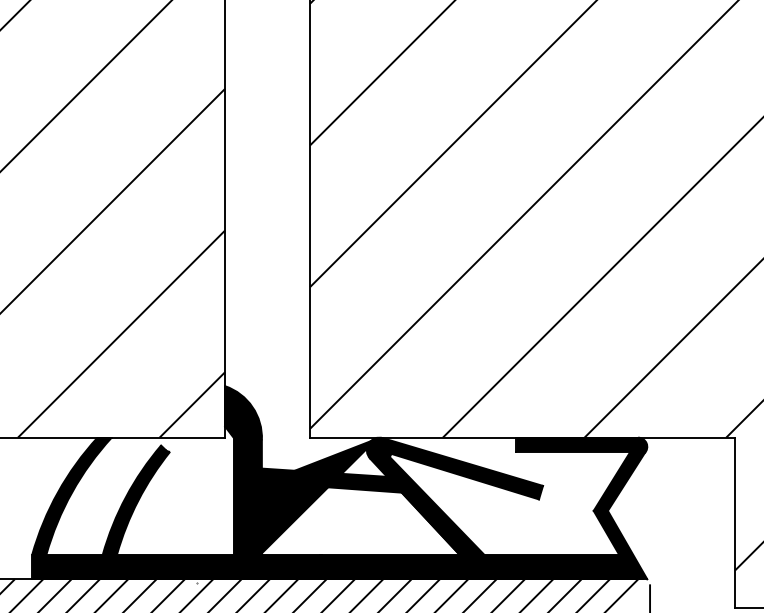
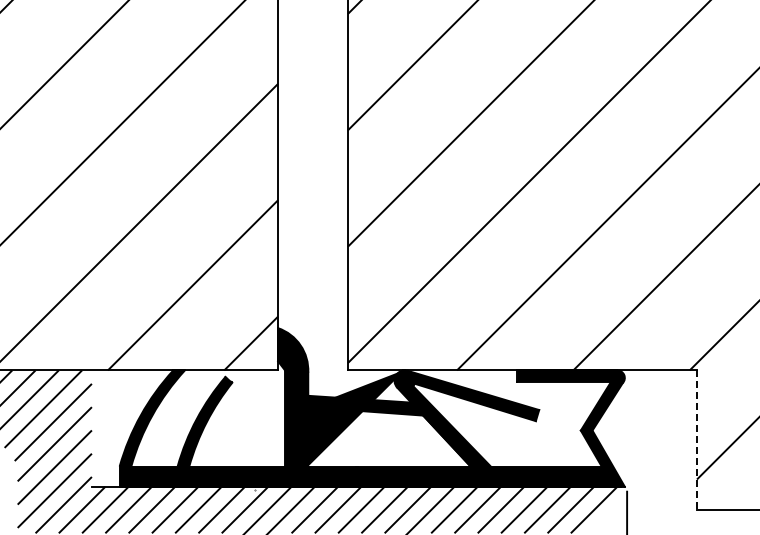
line: (735, 522) -> (697, 440), solid -> dashed

